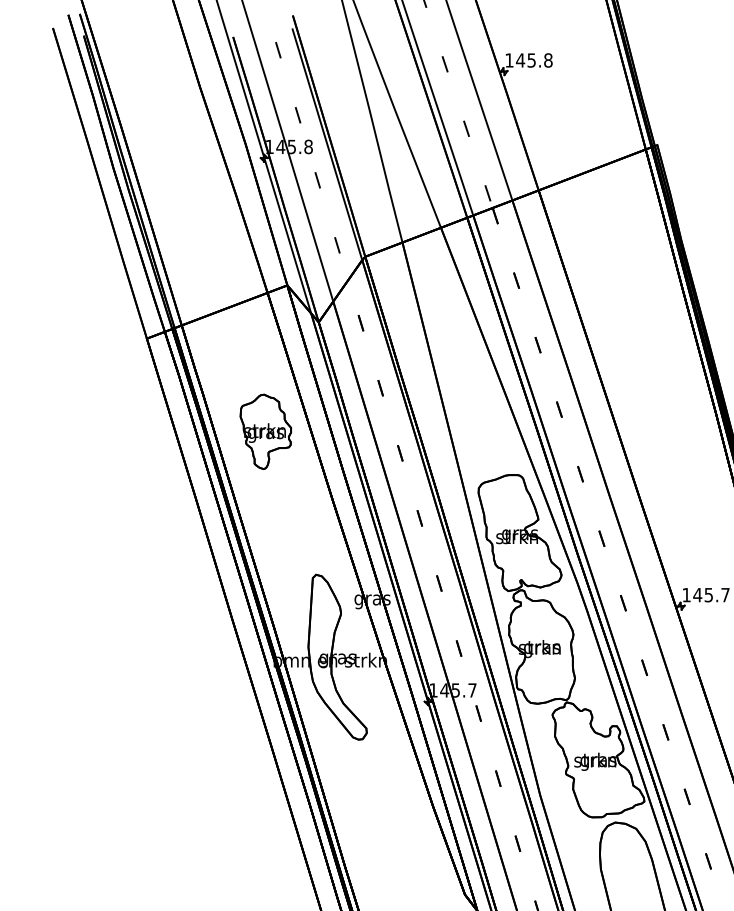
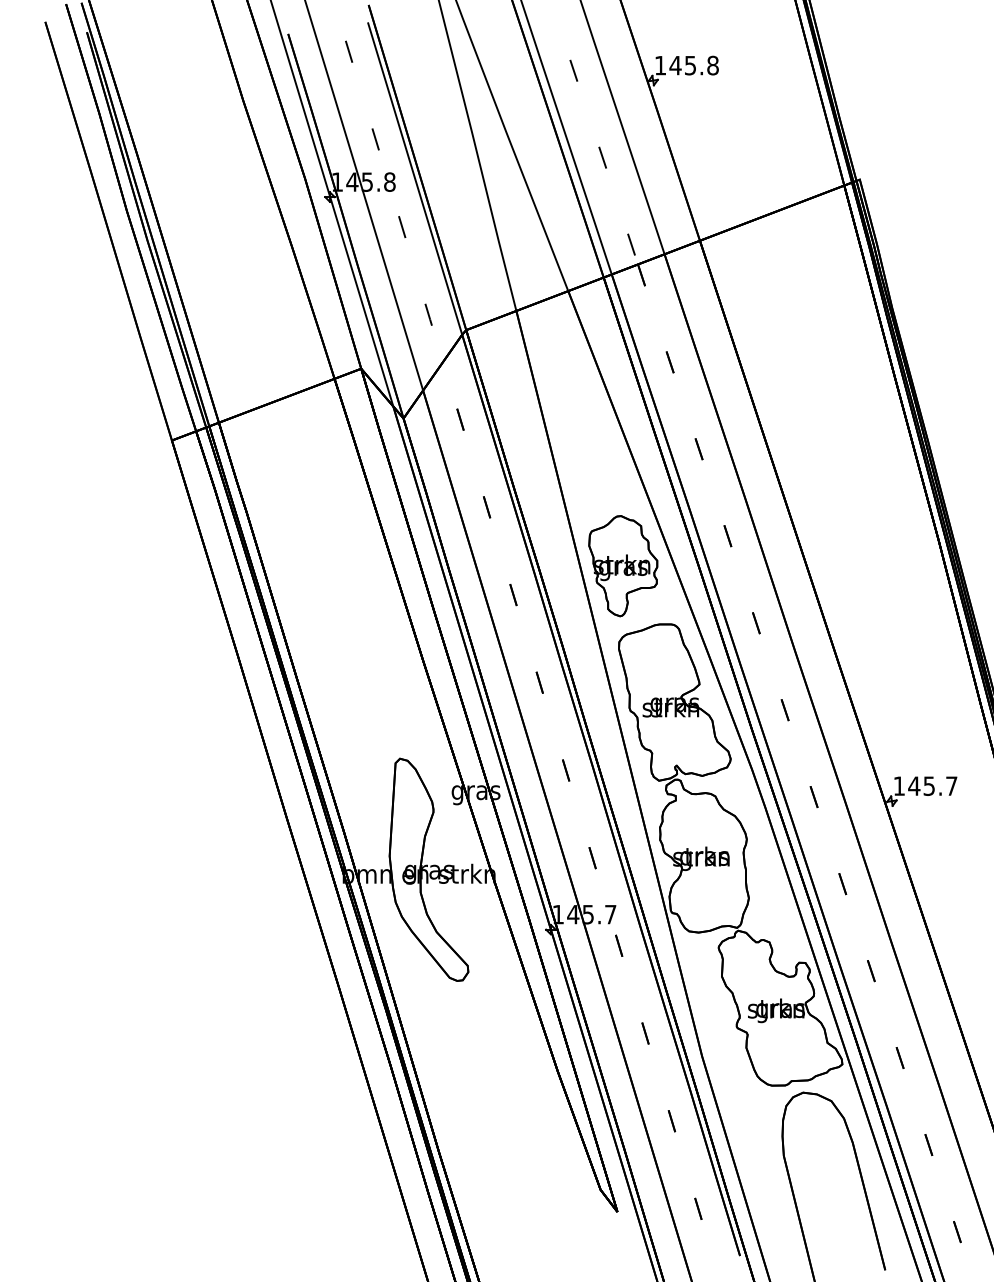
part: (266, 432) -> (623, 566), moved

